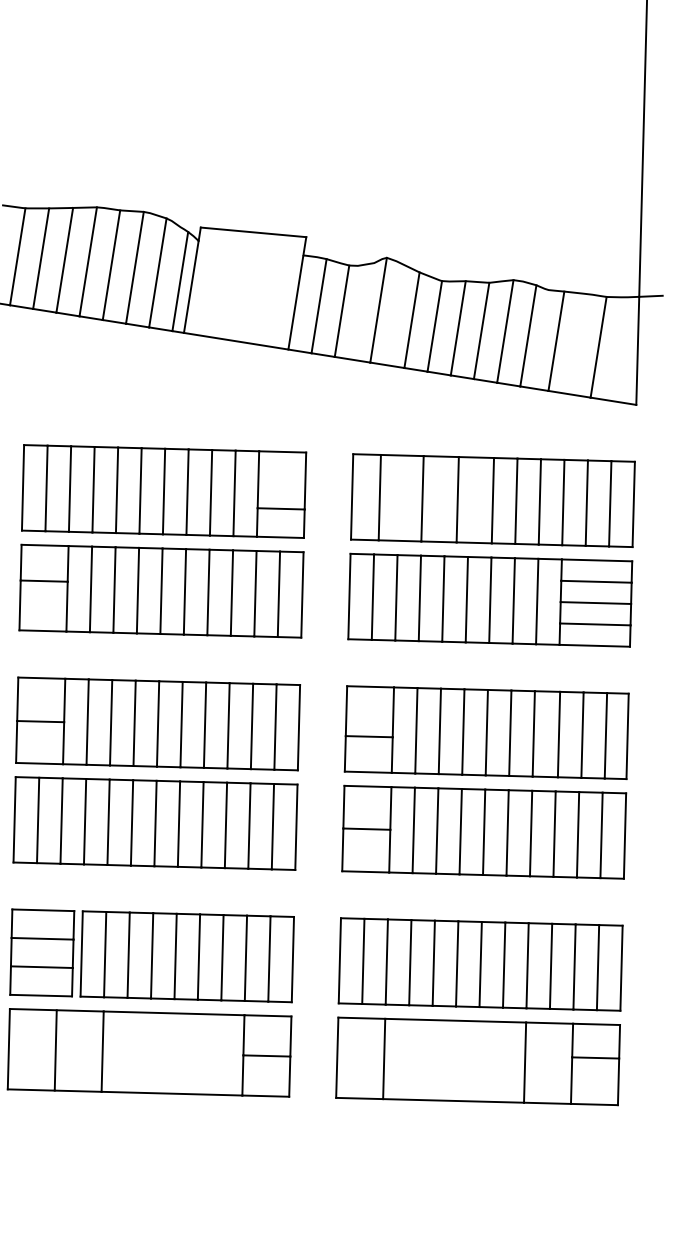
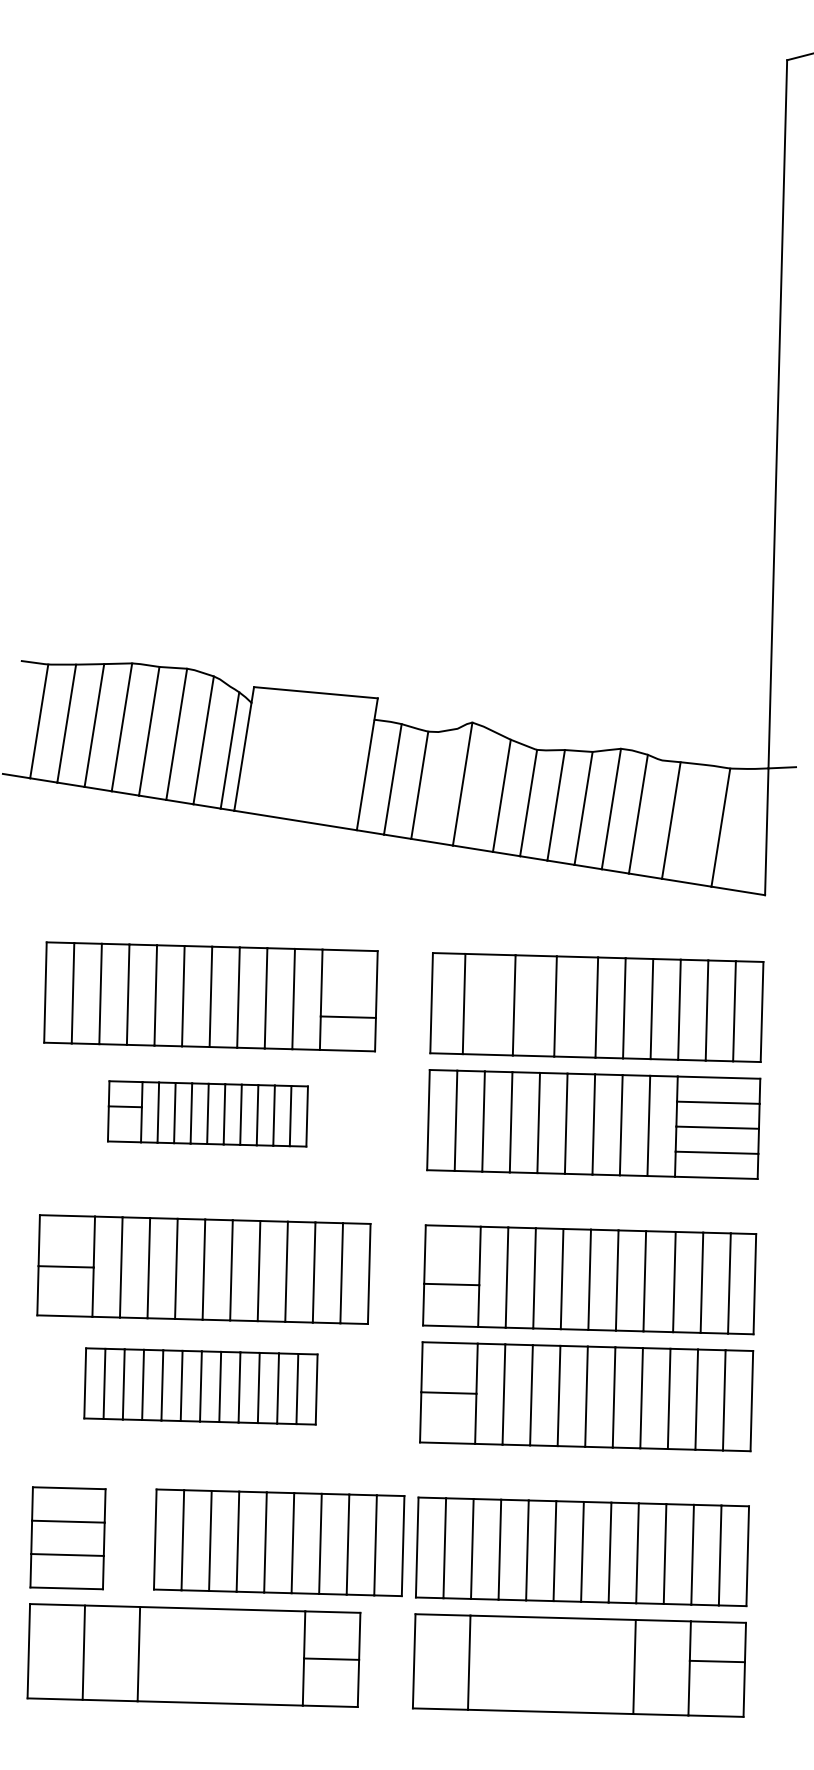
part: (161, 590) -> (207, 1113), size x0.6
part: (155, 823) -> (200, 1386), size x0.7
part: (187, 956) -> (279, 1542), moved

